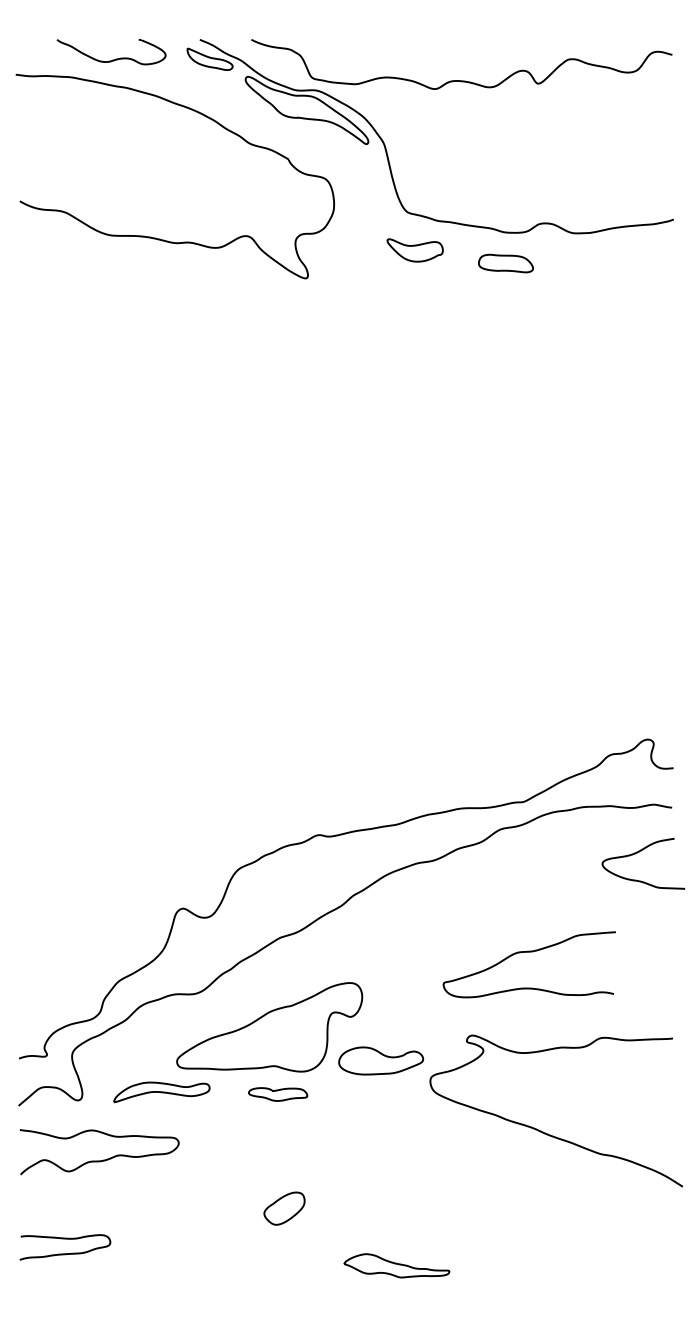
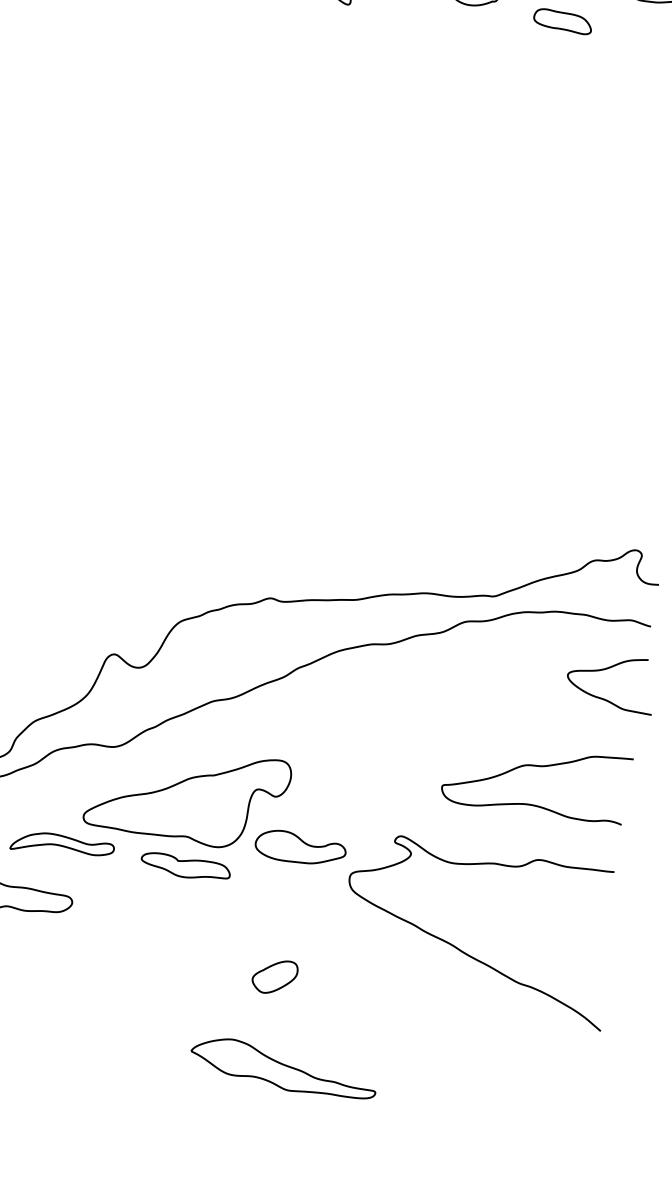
curve: (528, 952) -> (537, 766), moved
part: (277, 1094) -> (185, 867), size x1.43
part: (284, 1208) -> (274, 976), moved
part: (396, 1265) -> (283, 1068), size x1.67

